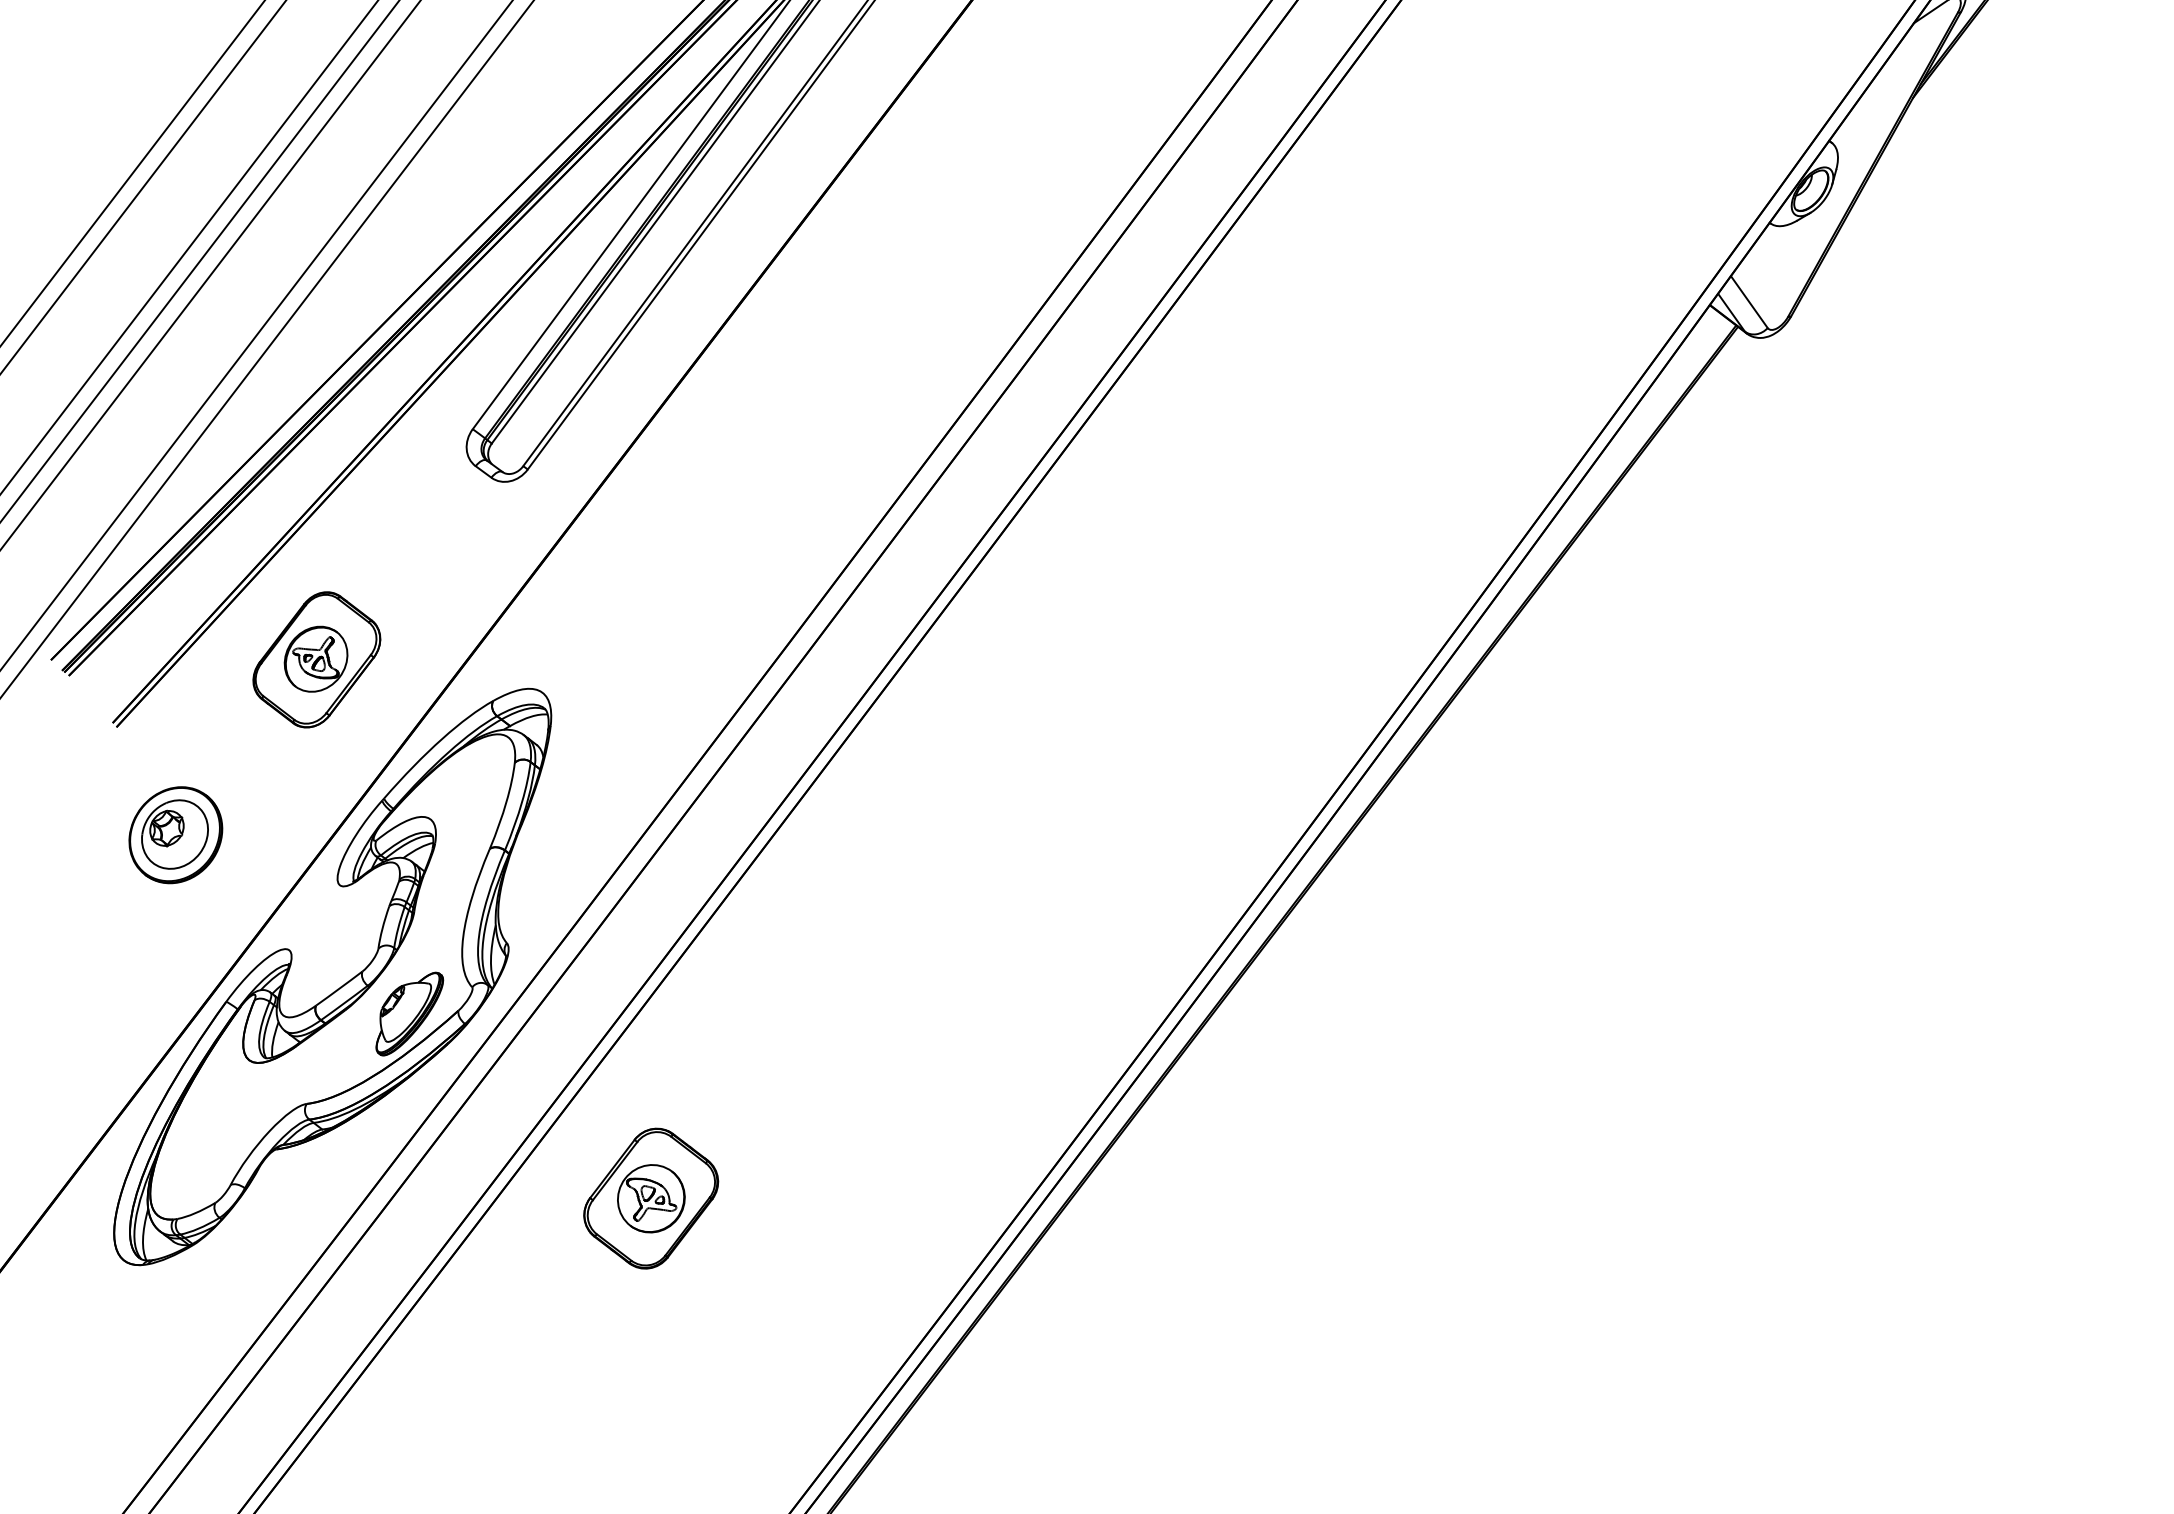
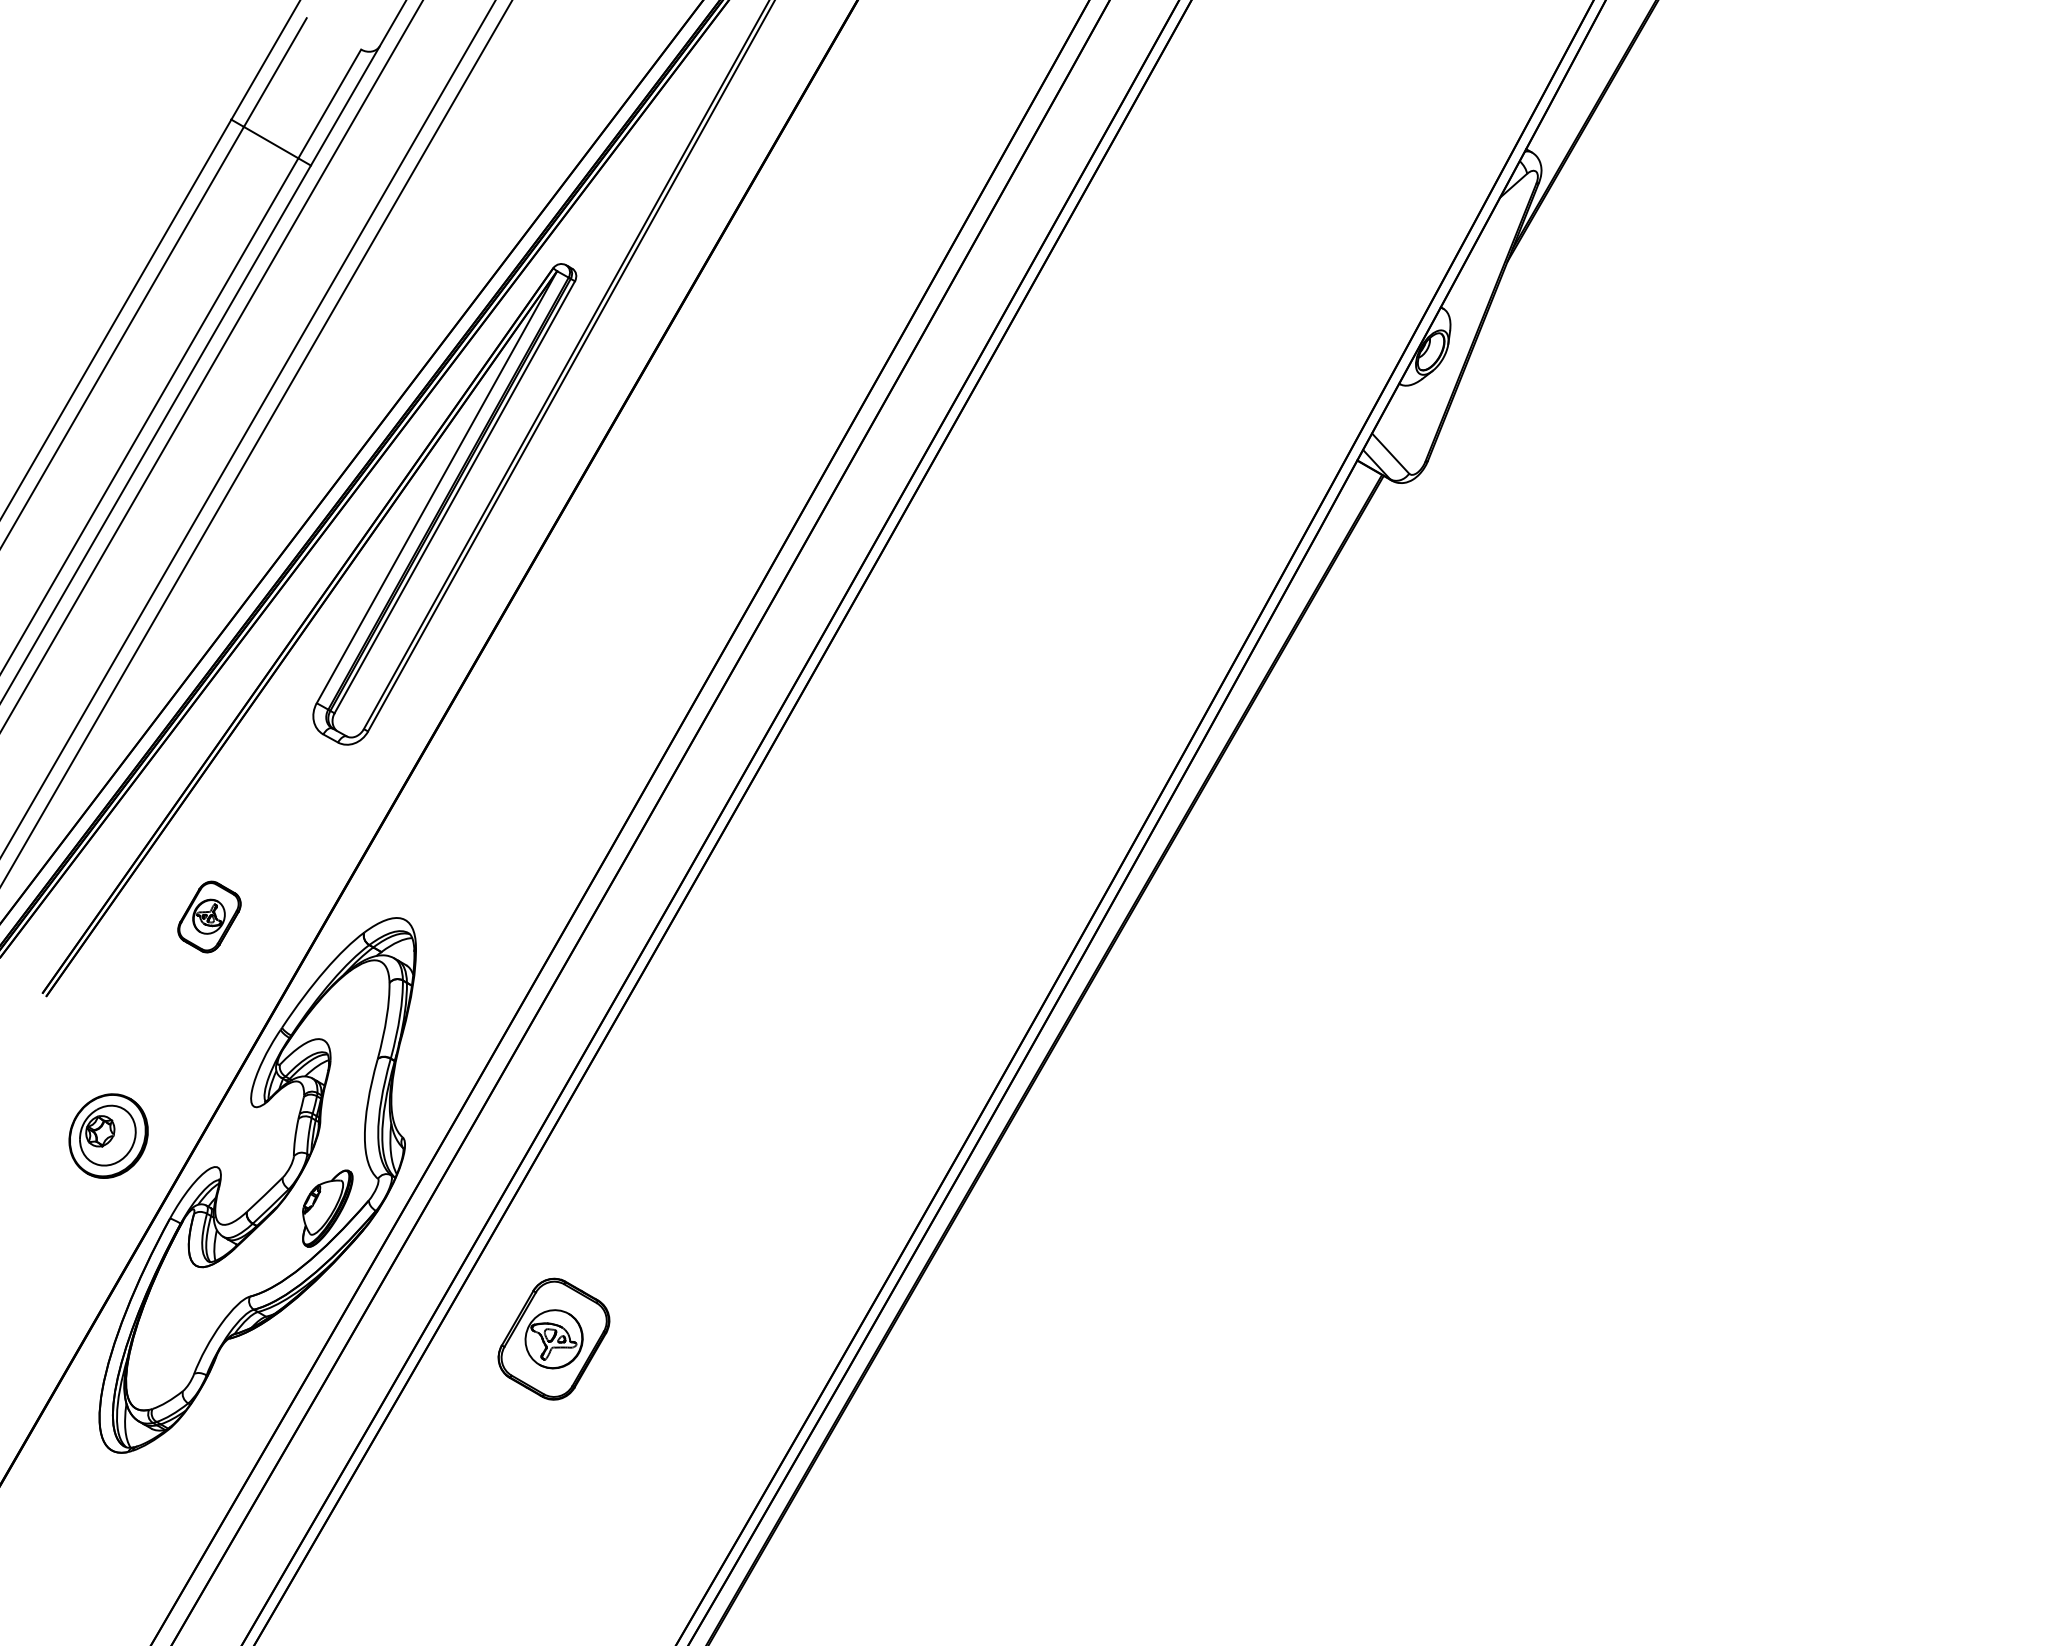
part: (317, 659) -> (209, 916), size x0.6
part: (175, 834) -> (108, 1135), moved

